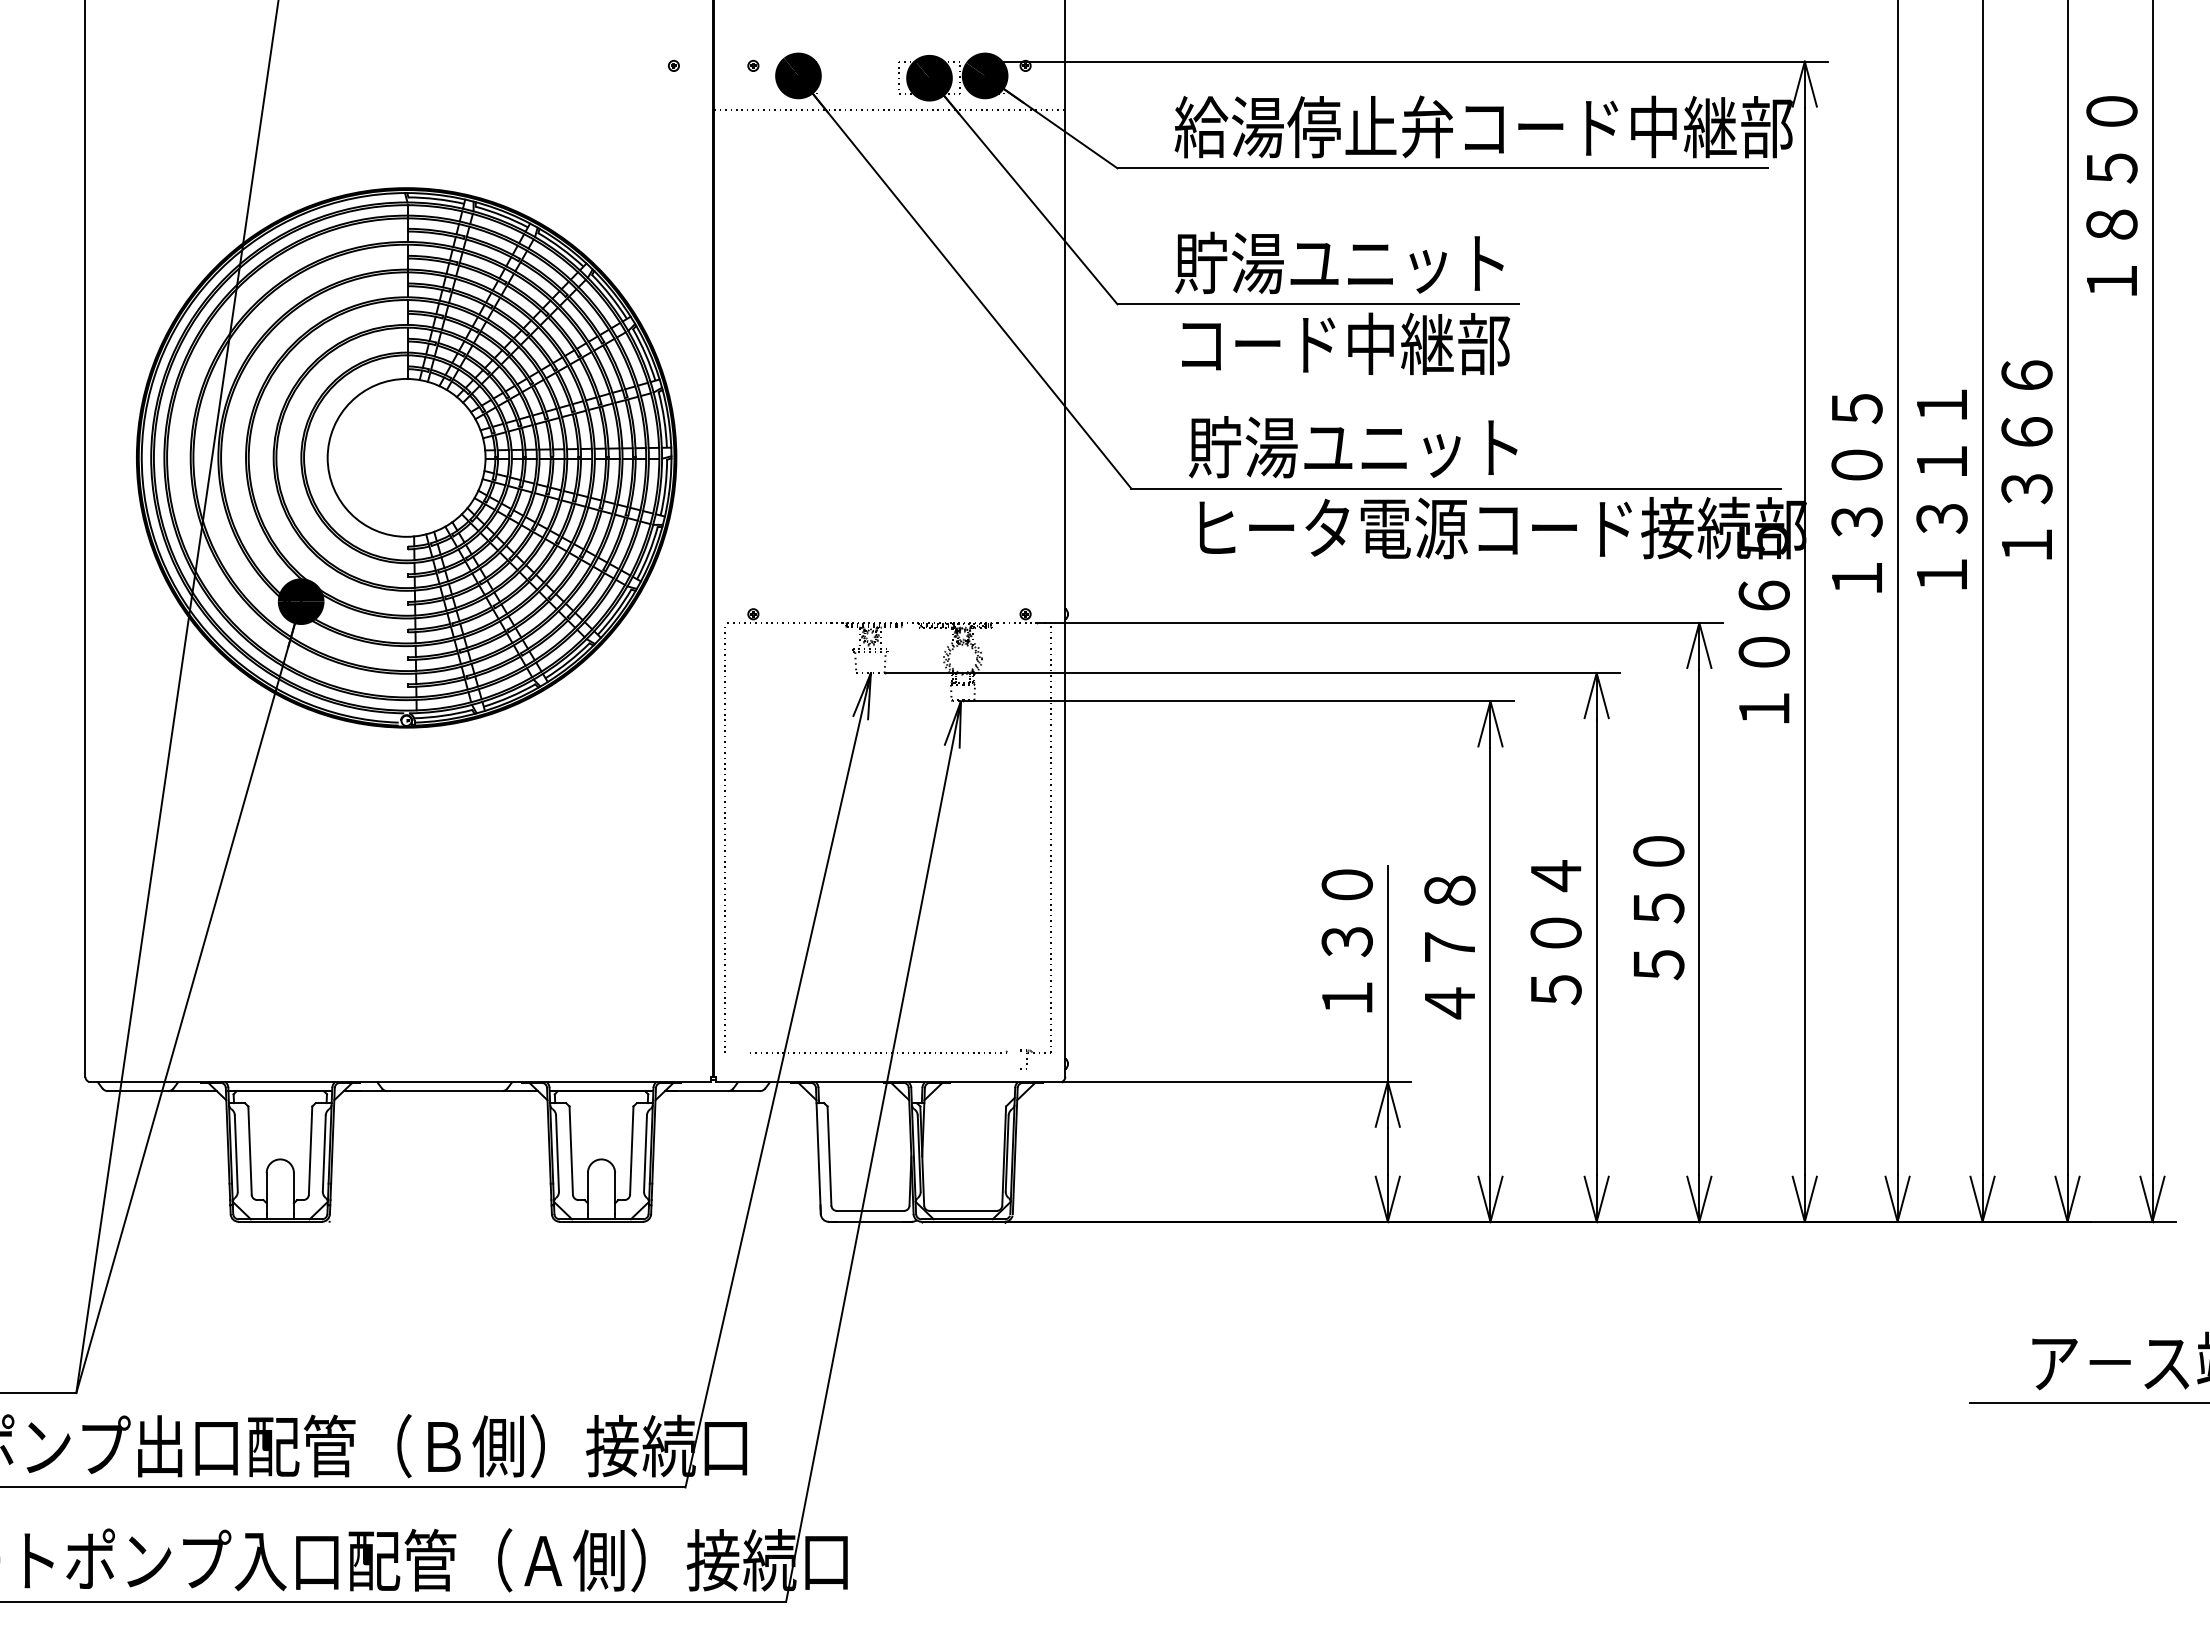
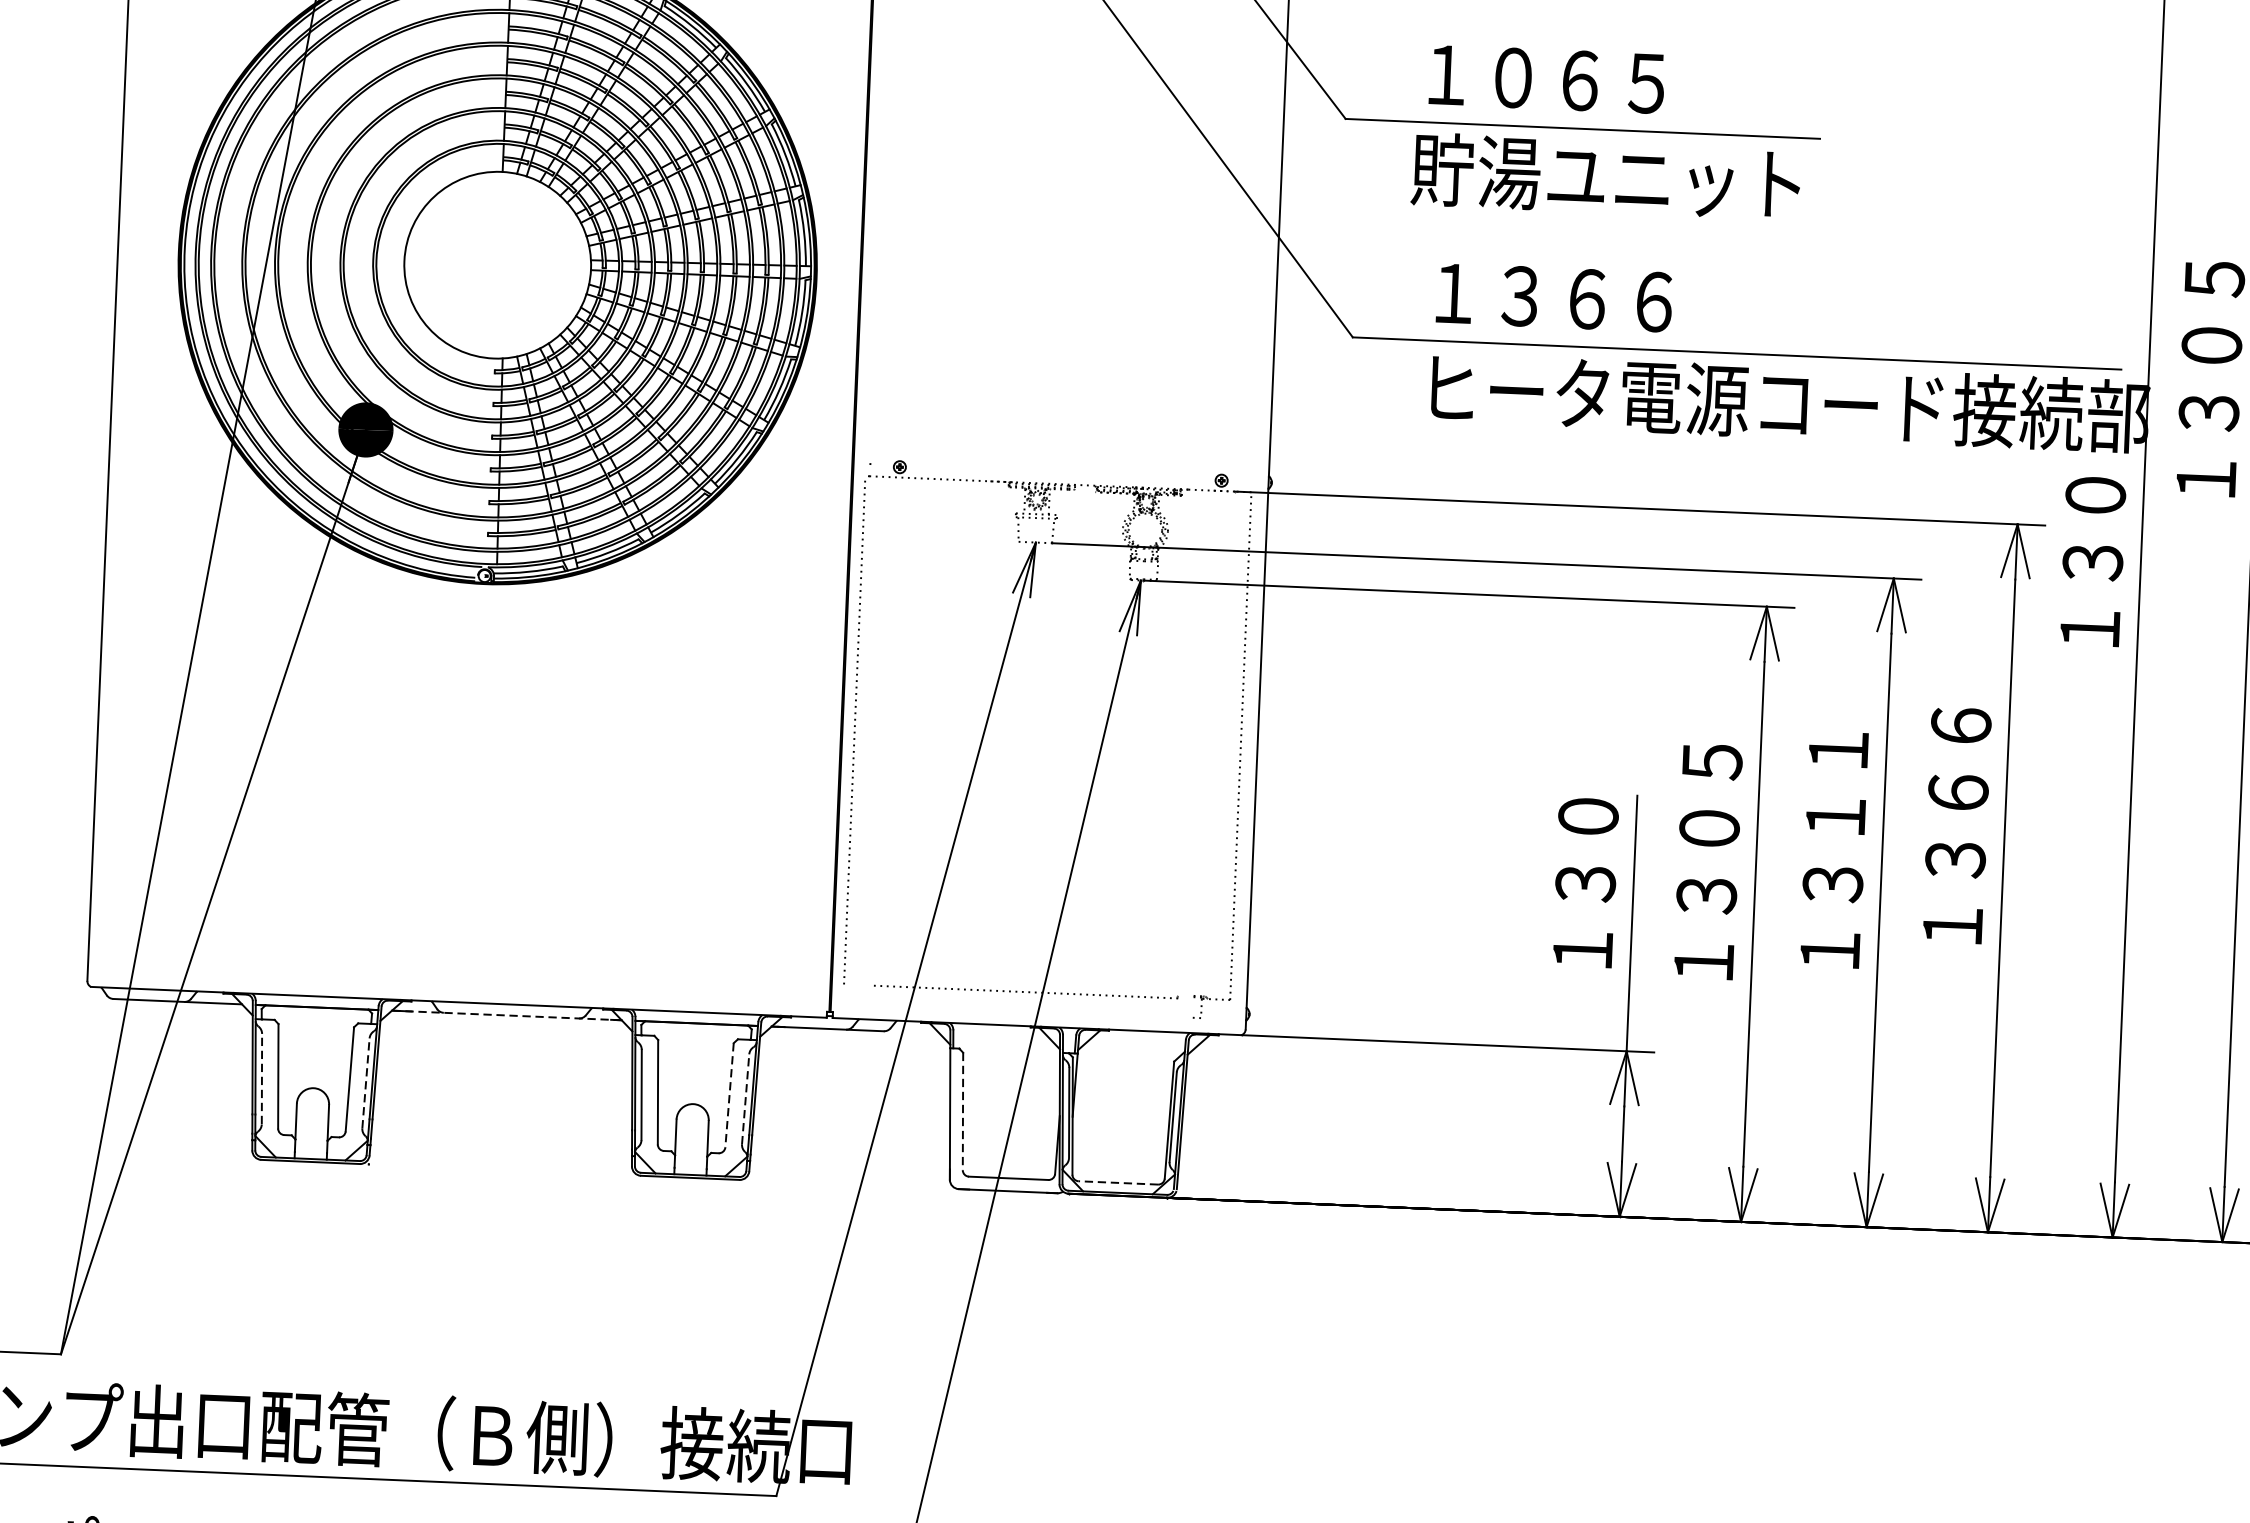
text: (1339, 262) -> (1610, 80), 貯湯ユニット -> １０６５
text: (1342, 343) -> (1609, 176), コード中継部 -> 貯湯ユニット
text: (1352, 447) -> (1616, 299), 貯湯ユニット -> １３６６
text: (1763, 596) -> (2094, 496), １０６５ -> １３０
text: (1658, 880) -> (1956, 826), ５５０ -> １３６６
text: (1555, 904) -> (1833, 850), ５０４ -> １３１１
text: (1449, 919) -> (1707, 862), ４７８ -> １３０５
line: (440, 1091) -> (506, 1015), solid -> dashed
line: (631, 1151) -> (729, 1096), solid -> dashed
line: (236, 1153) -> (262, 1079), solid -> dashed
line: (324, 1153) -> (366, 1083), solid -> dashed
line: (645, 1153) -> (745, 1099), solid -> dashed
line: (829, 1156) -> (962, 1111), solid -> dashed
line: (963, 1210) -> (1118, 1182), solid -> dashed

